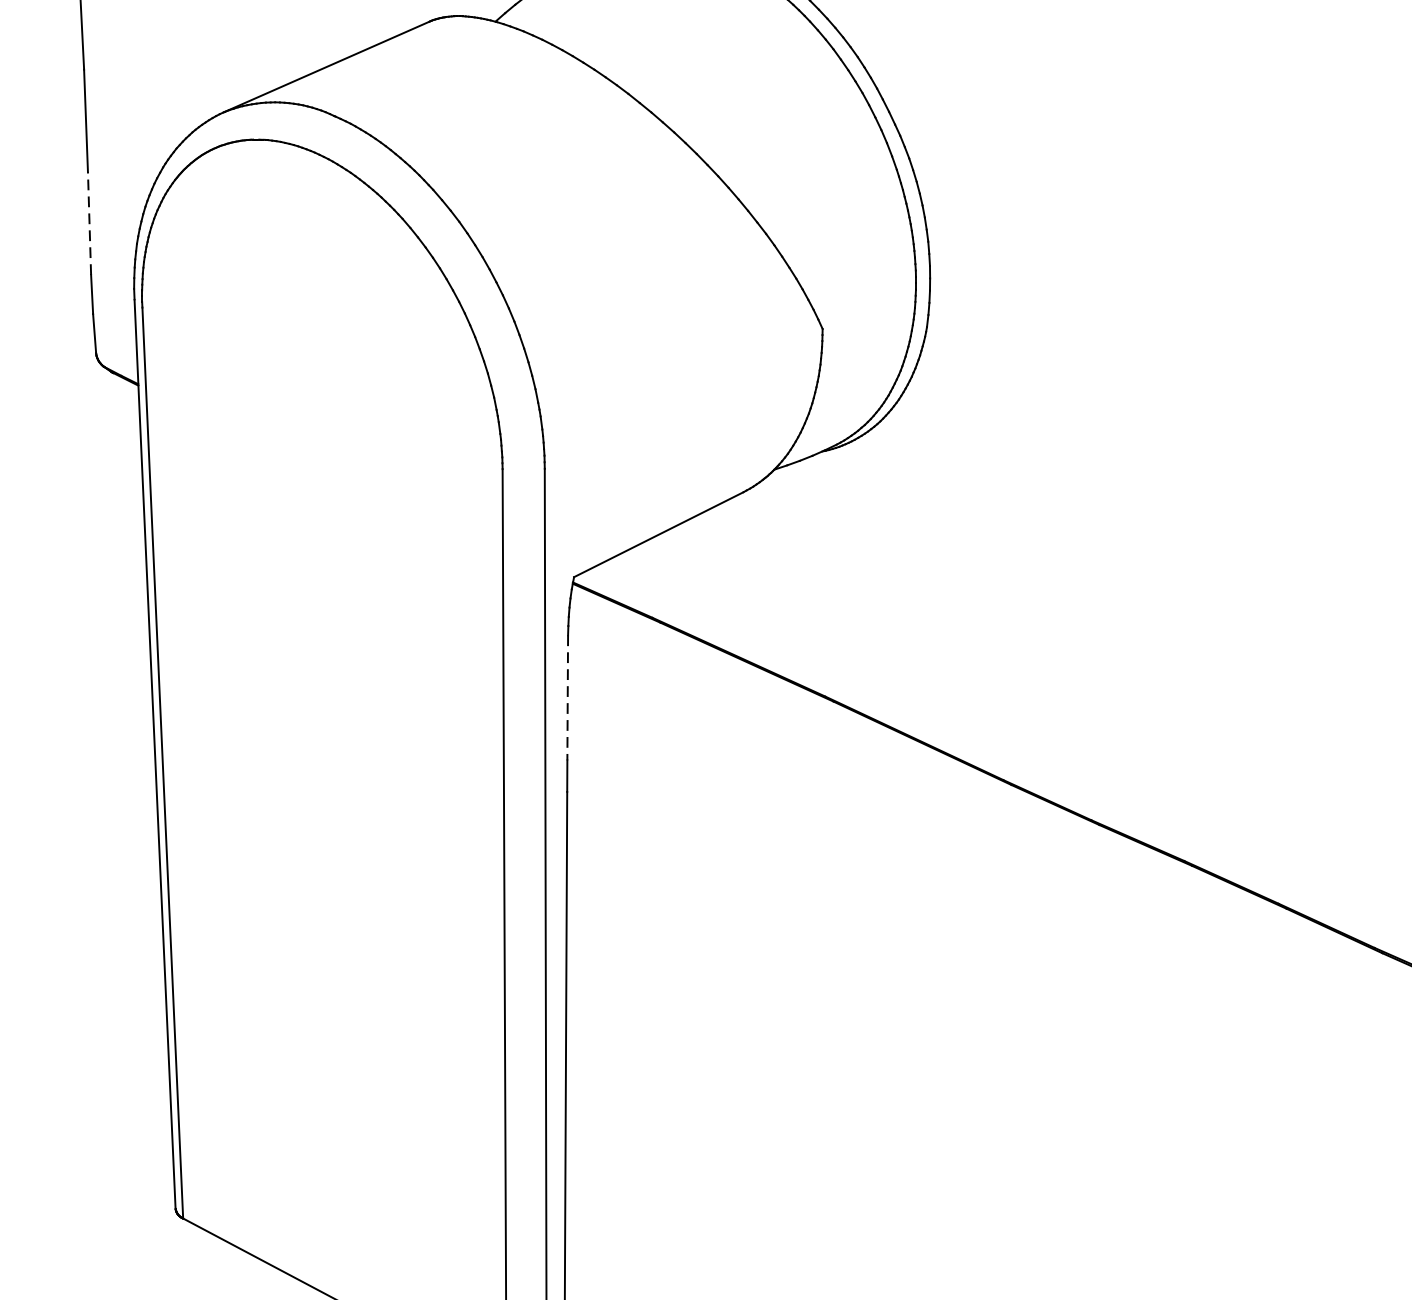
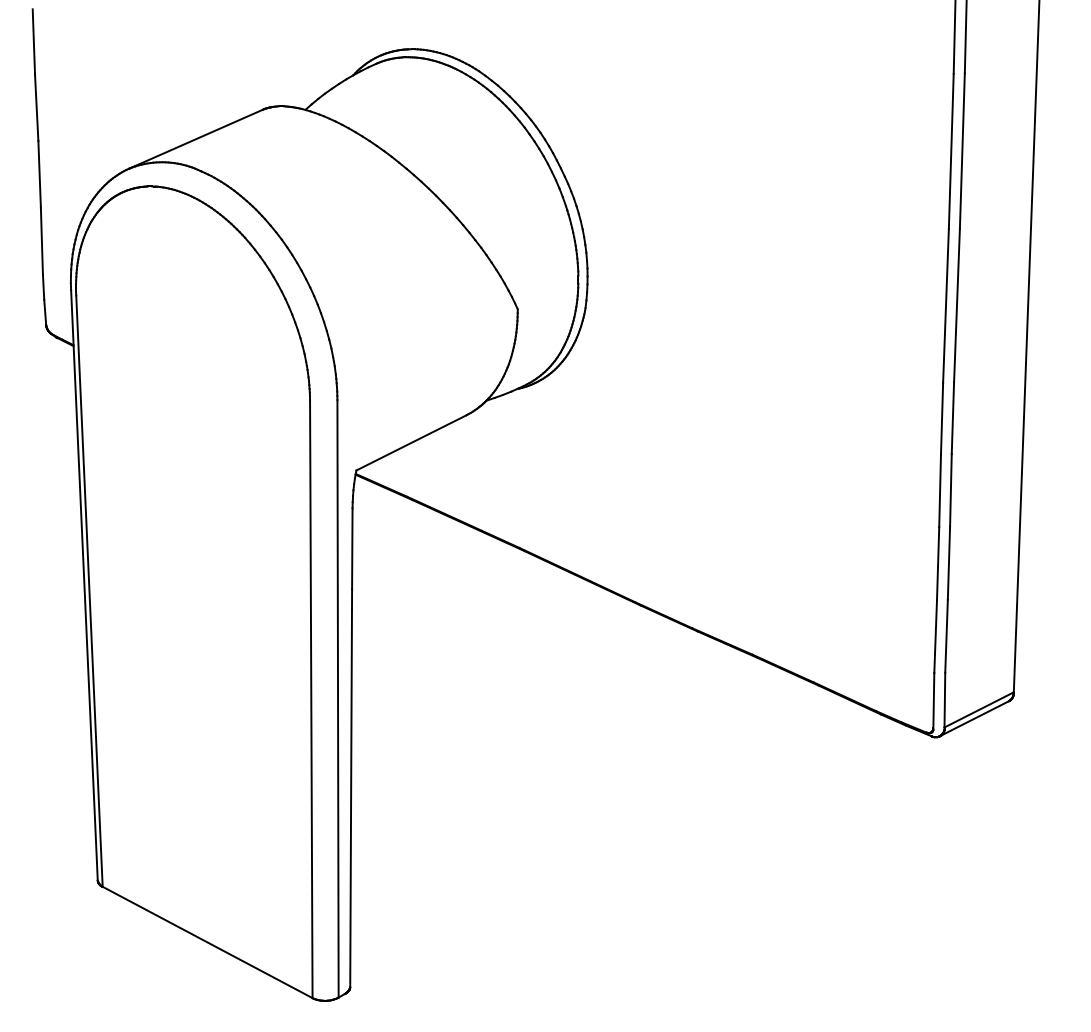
line: (88, 222) -> (41, 240), dashed -> solid
line: (568, 697) -> (352, 548), dashed -> solid

